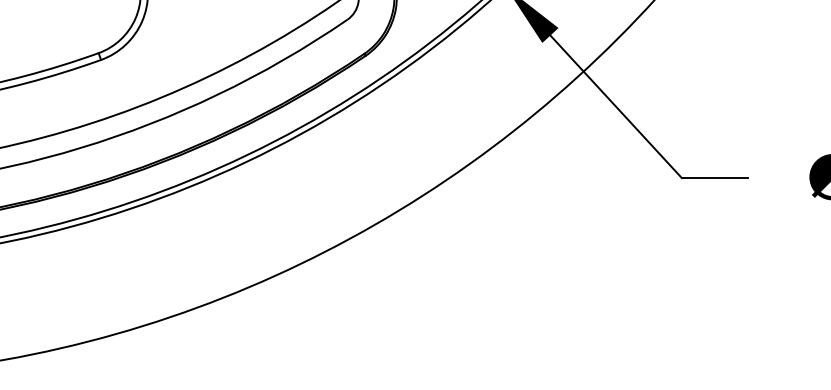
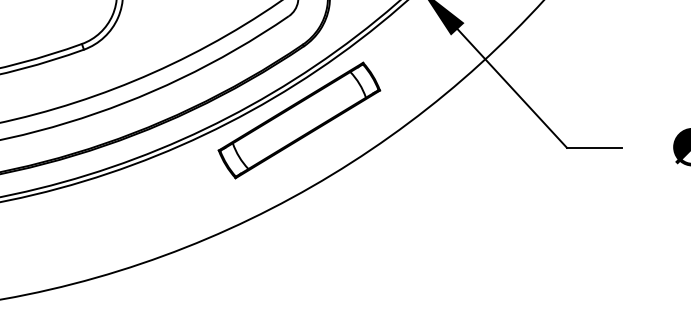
part: (360, 145) -> (299, 120), added

